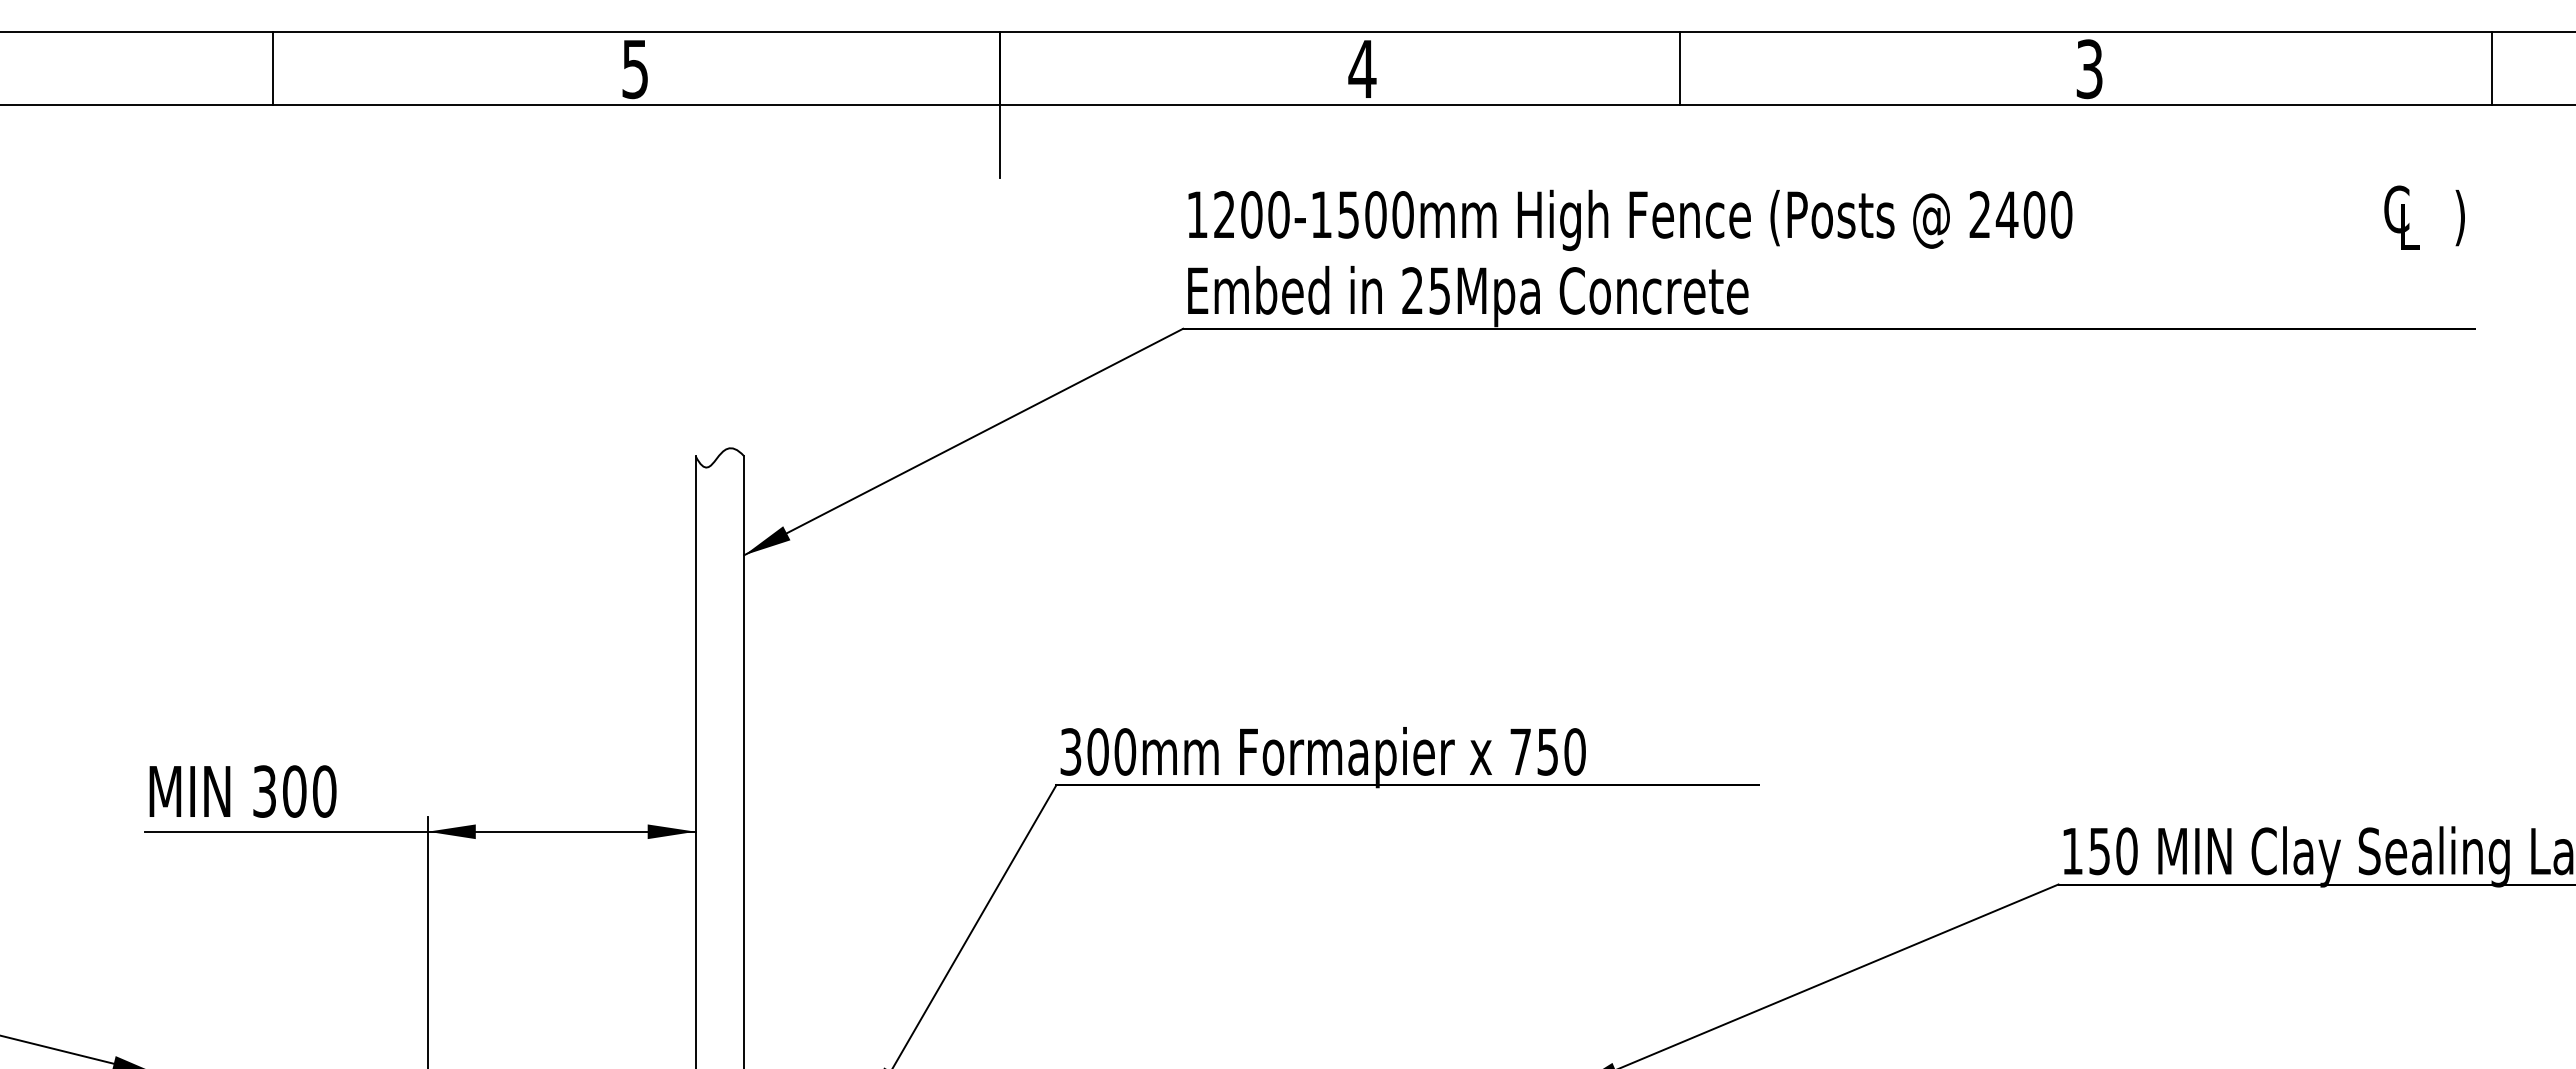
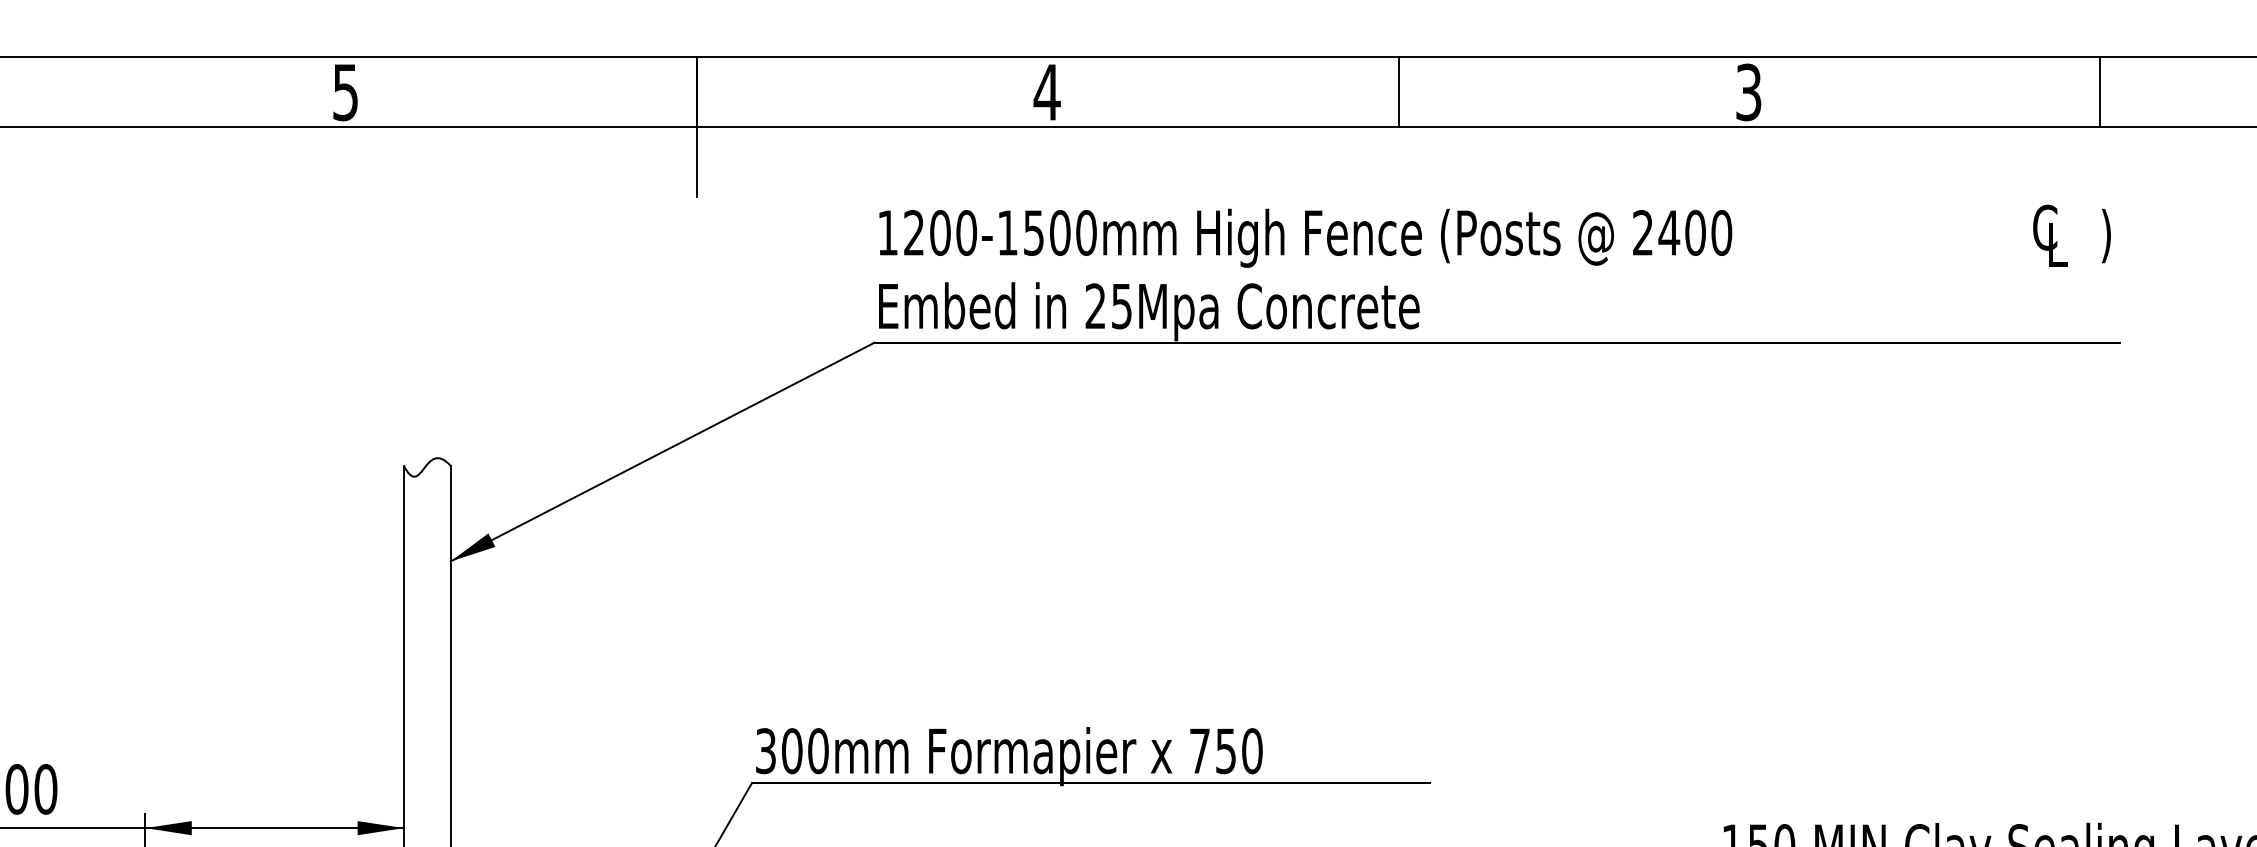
line: (1679, 68) -> (1398, 91), moved
line: (2491, 68) -> (2099, 91), moved

